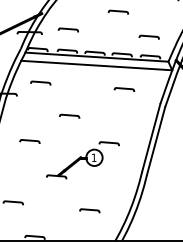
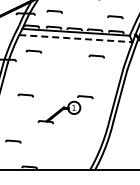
line: (96, 65) -> (75, 38), solid -> dashed
curve: (69, 115) -> (55, 76), removed
curve: (89, 210) -> (70, 147), removed

